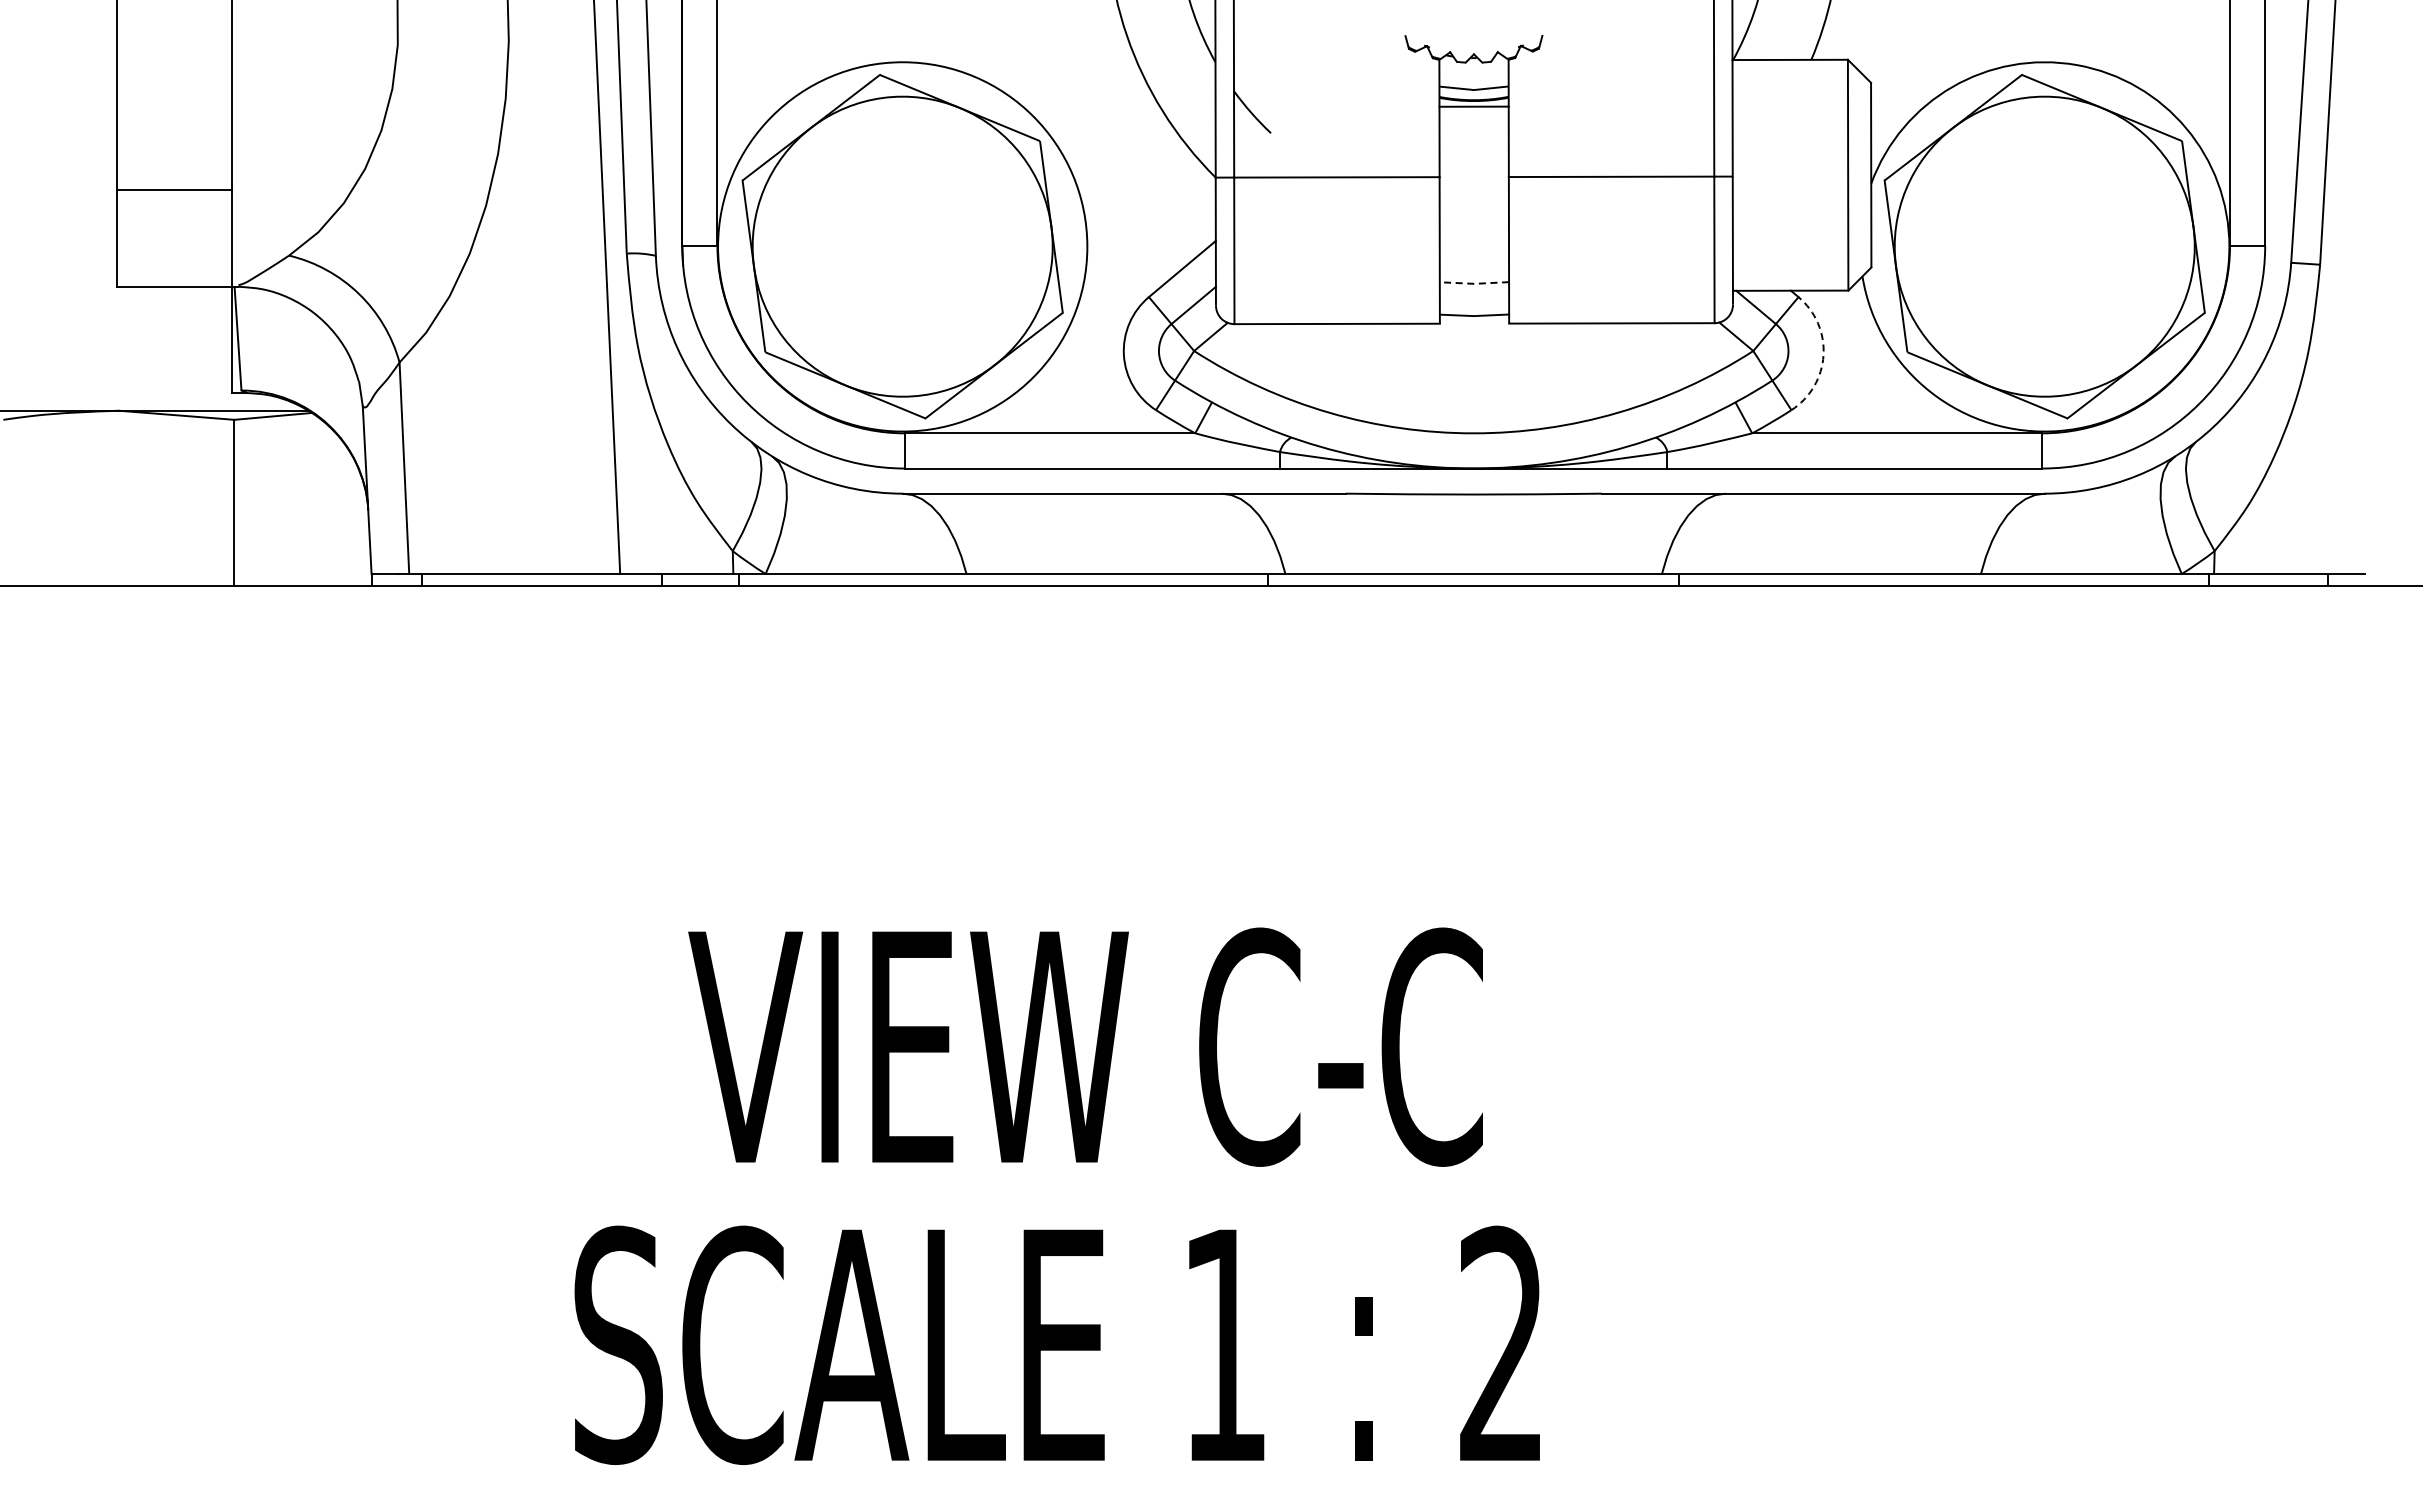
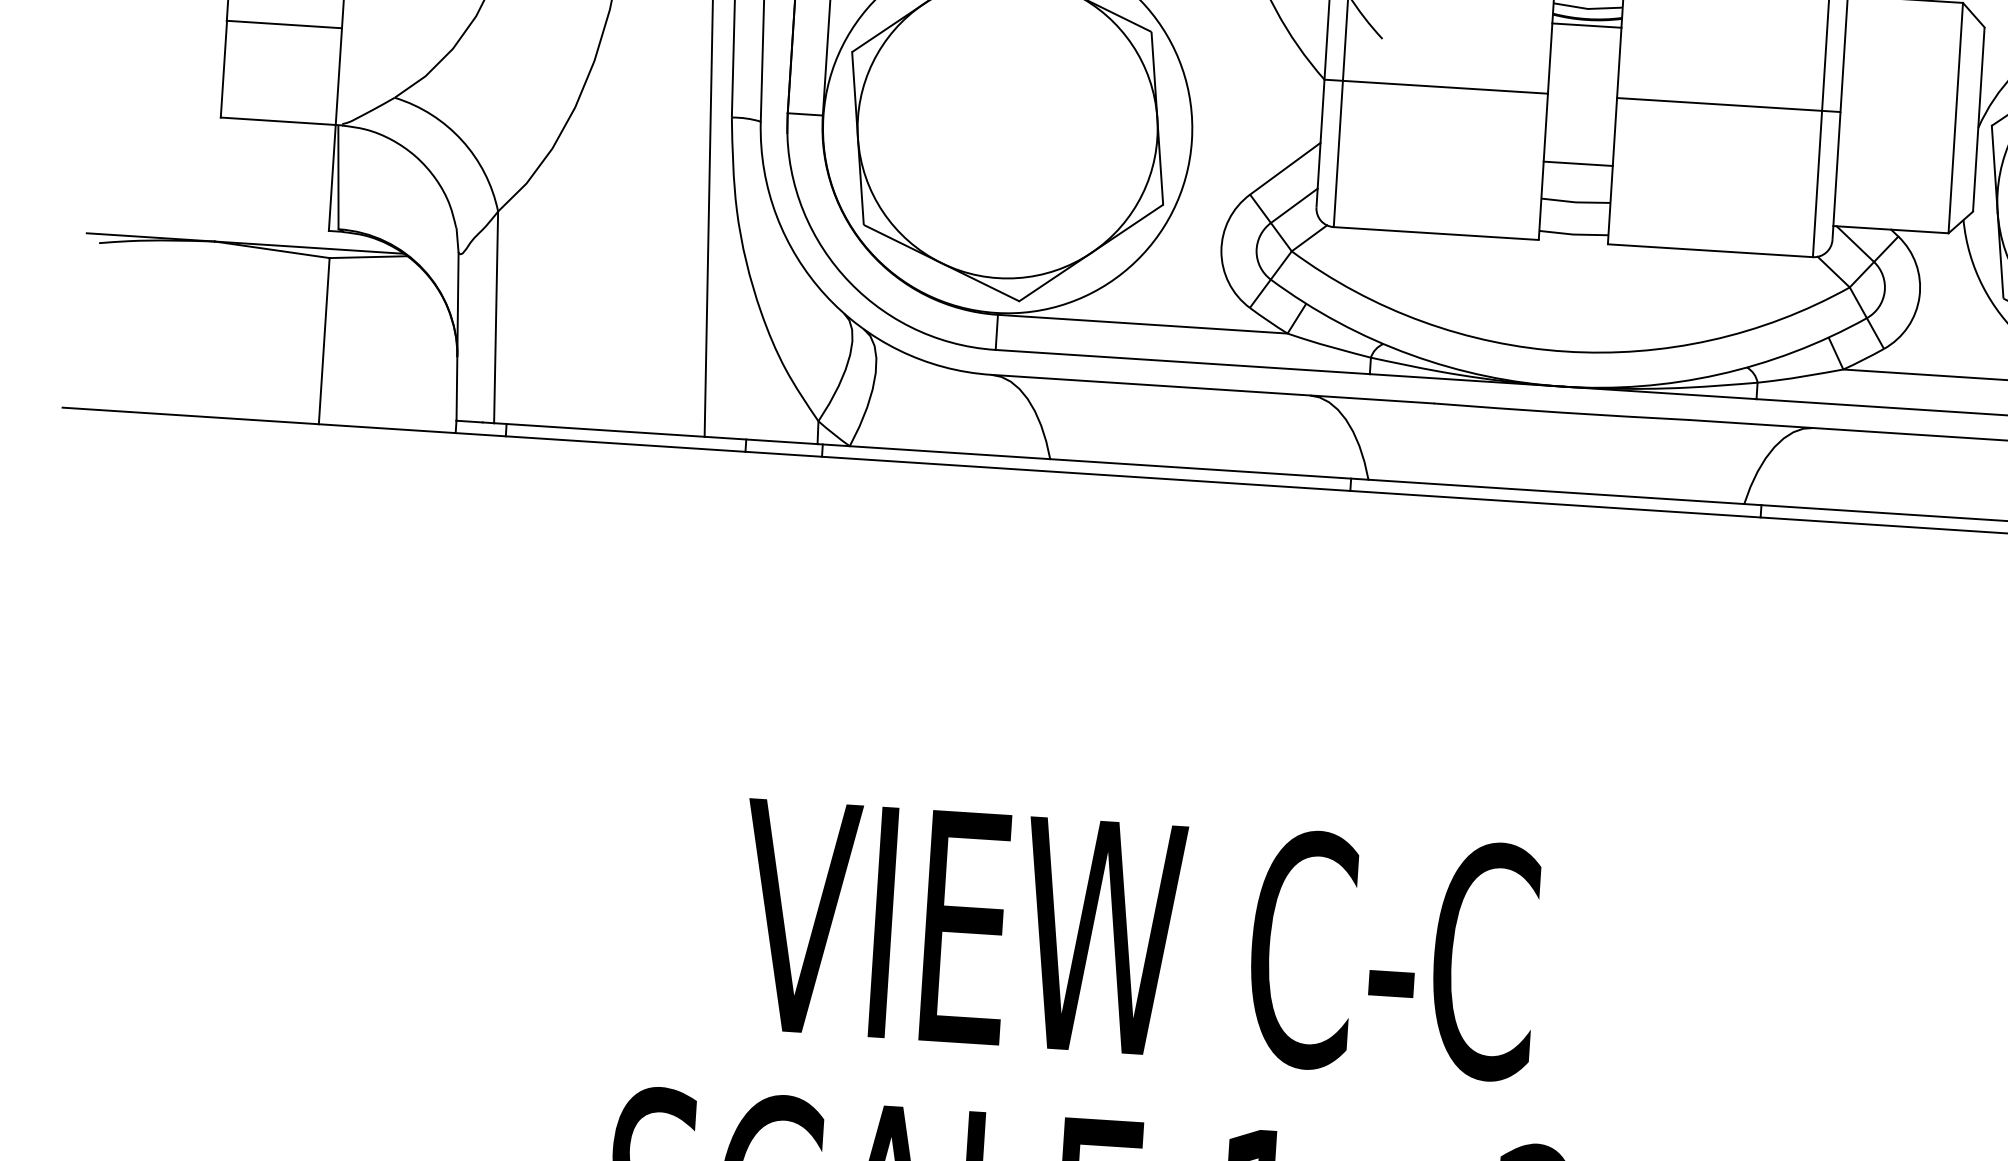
line: (1474, 245) -> (1578, 164), added
line: (1474, 283) -> (1575, 202), dashed -> solid
arc: (1823, 355) -> (1919, 296), dashed -> solid

